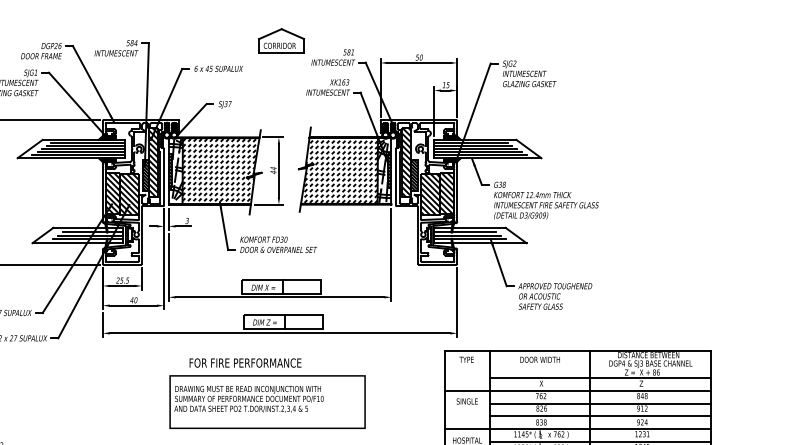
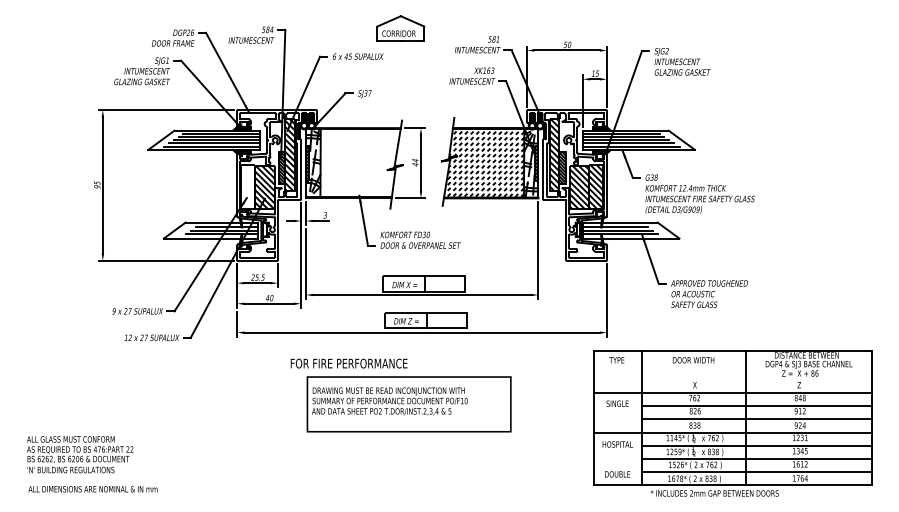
part: (281, 40) -> (400, 28), moved
hatch: (220, 171) -> (360, 163), removed
hatch: (112, 193) -> (247, 186), removed
text: (244, 362) -> (348, 363), moved
line: (600, 378) -> (756, 379), removed

